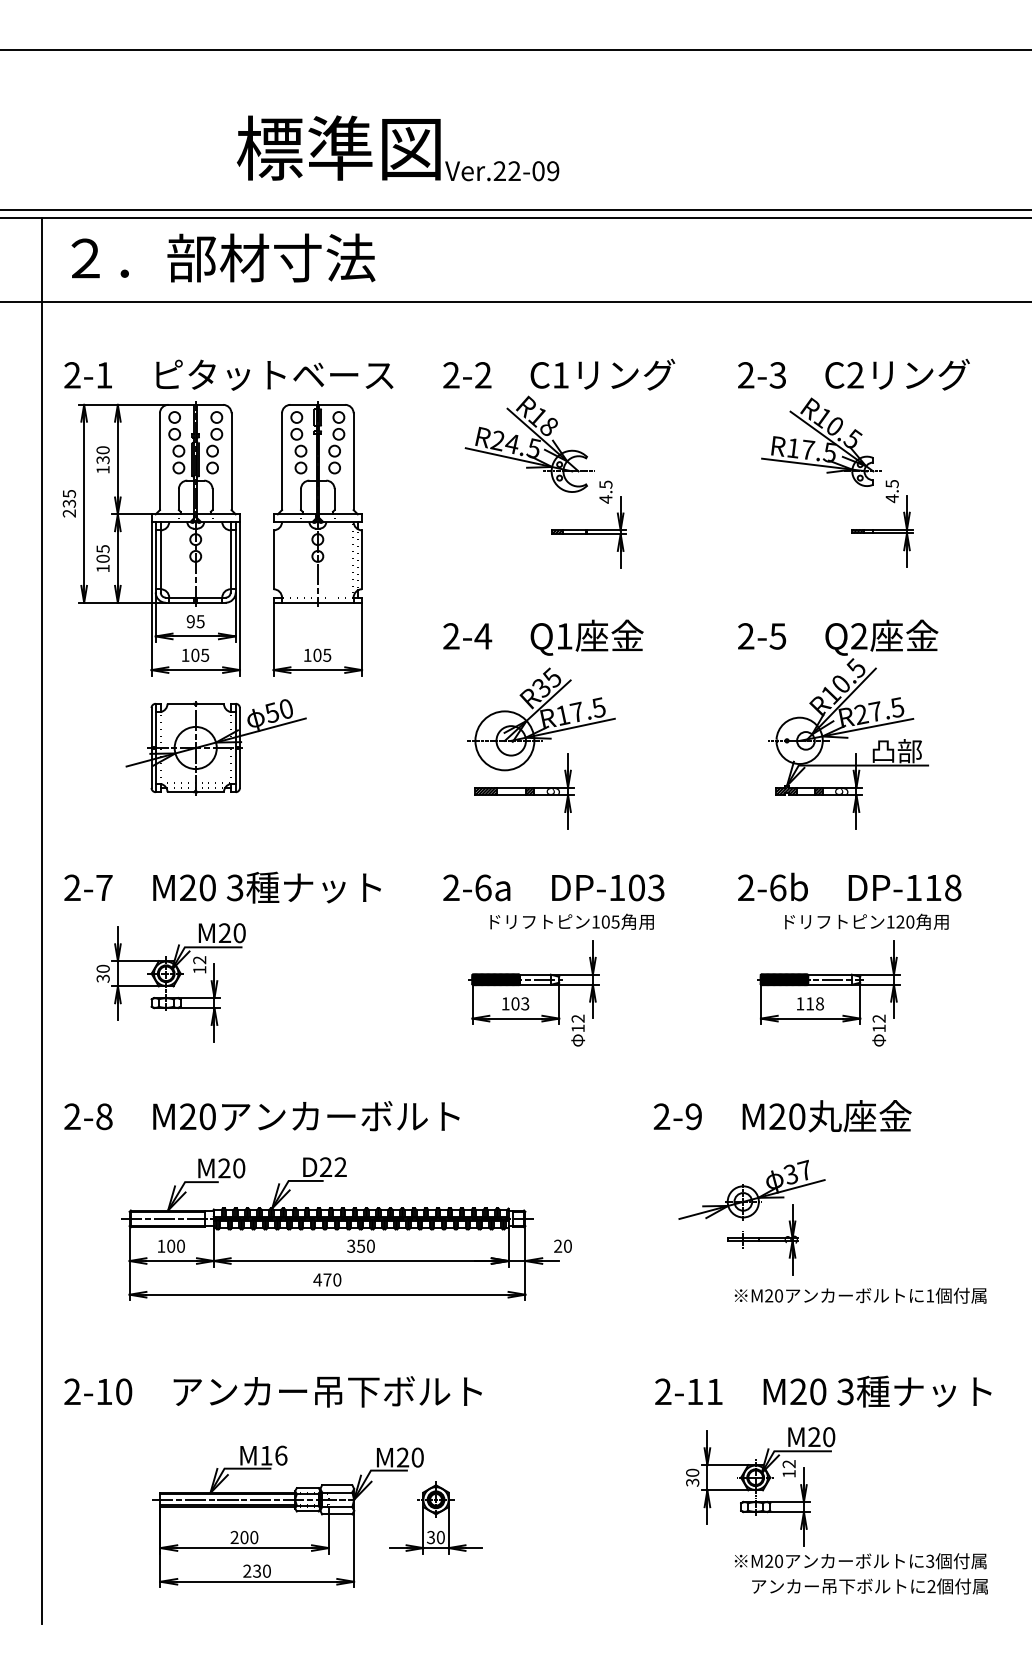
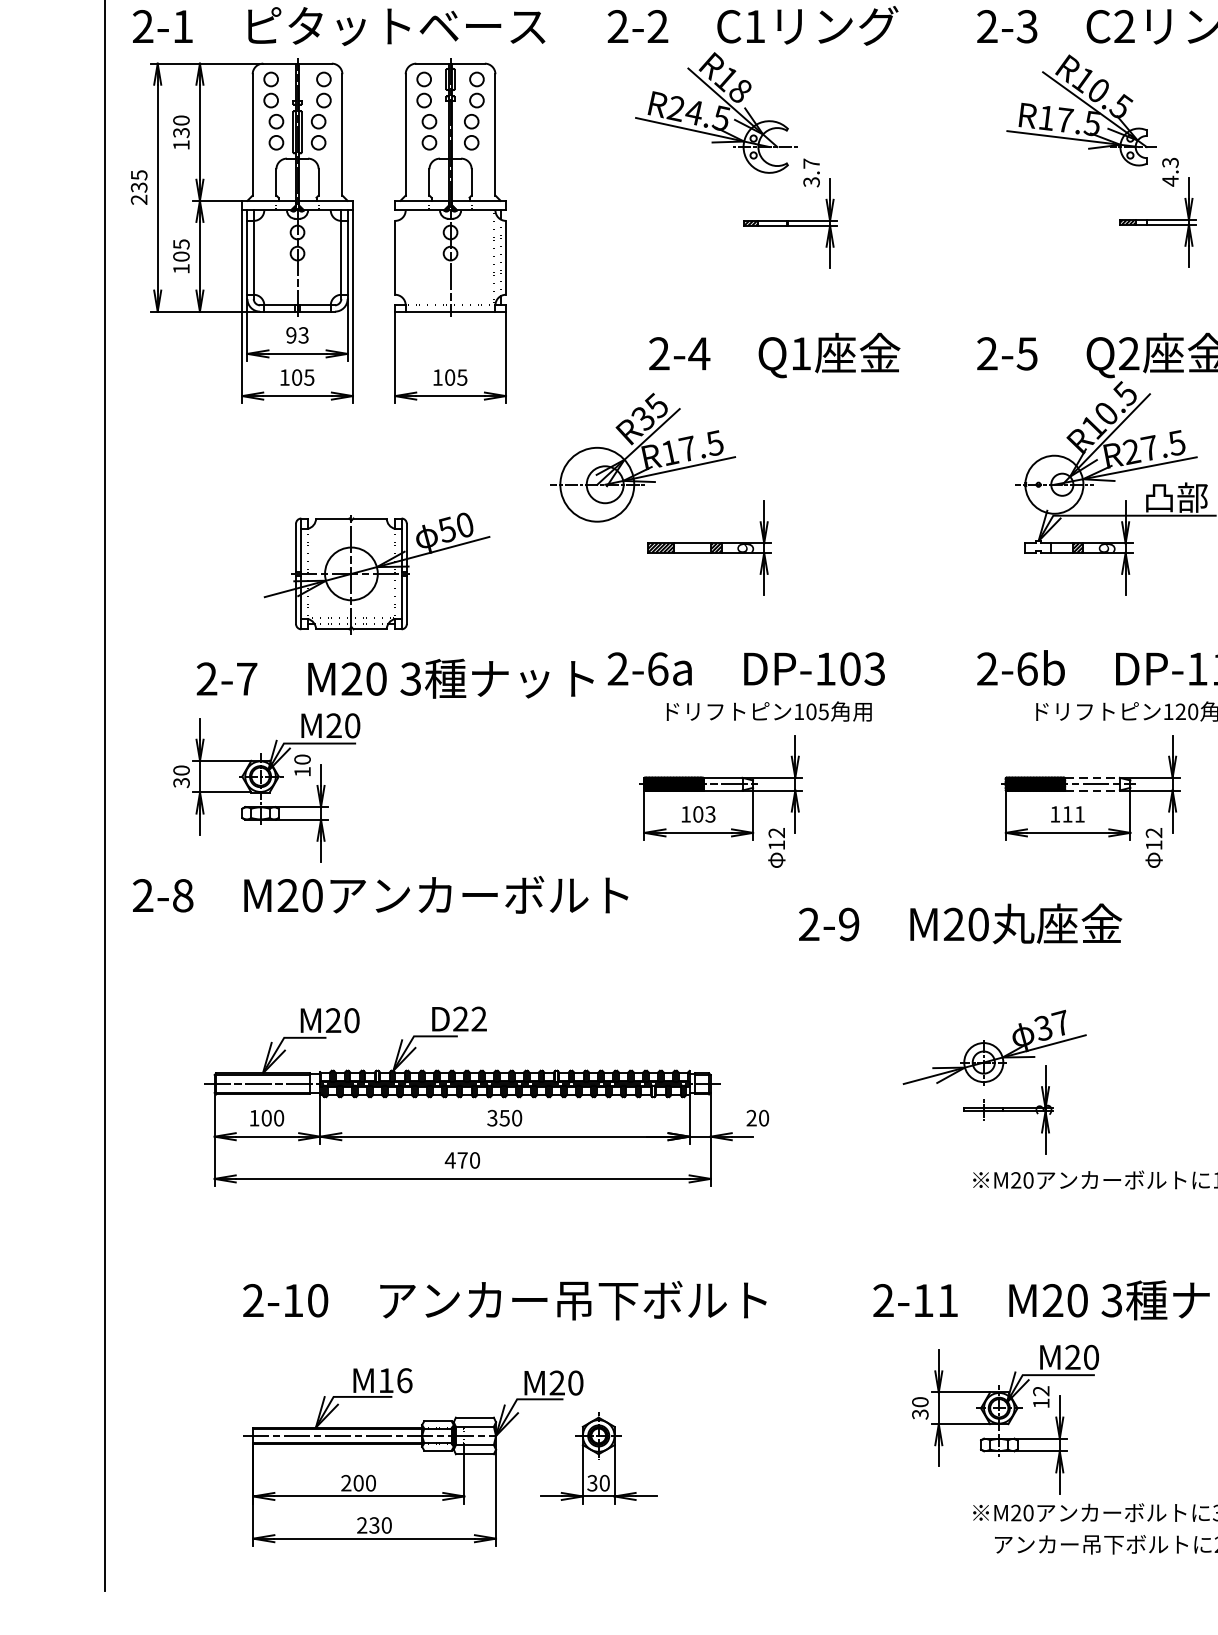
text: (891, 483) -> (1169, 162), 4.5 -> 4.3
text: (605, 491) -> (811, 172), 4.5 -> 3.7
text: (200, 621) -> (303, 335), 95 -> 93
text: (543, 637) -> (774, 355), moved
part: (541, 719) -> (643, 457), moved
part: (215, 747) -> (376, 573), moved
hatch: (786, 790) -> (1037, 546), removed
text: (222, 887) -> (394, 678), moved
text: (199, 960) -> (302, 760), 12 -> 10
line: (829, 974) -> (1091, 777), solid -> dashed
line: (829, 984) -> (1091, 790), solid -> dashed
text: (819, 1003) -> (1079, 813), 118 -> 111
text: (261, 1116) -> (379, 895), moved
text: (782, 1116) -> (960, 924), moved
text: (272, 1391) -> (504, 1300), moved

